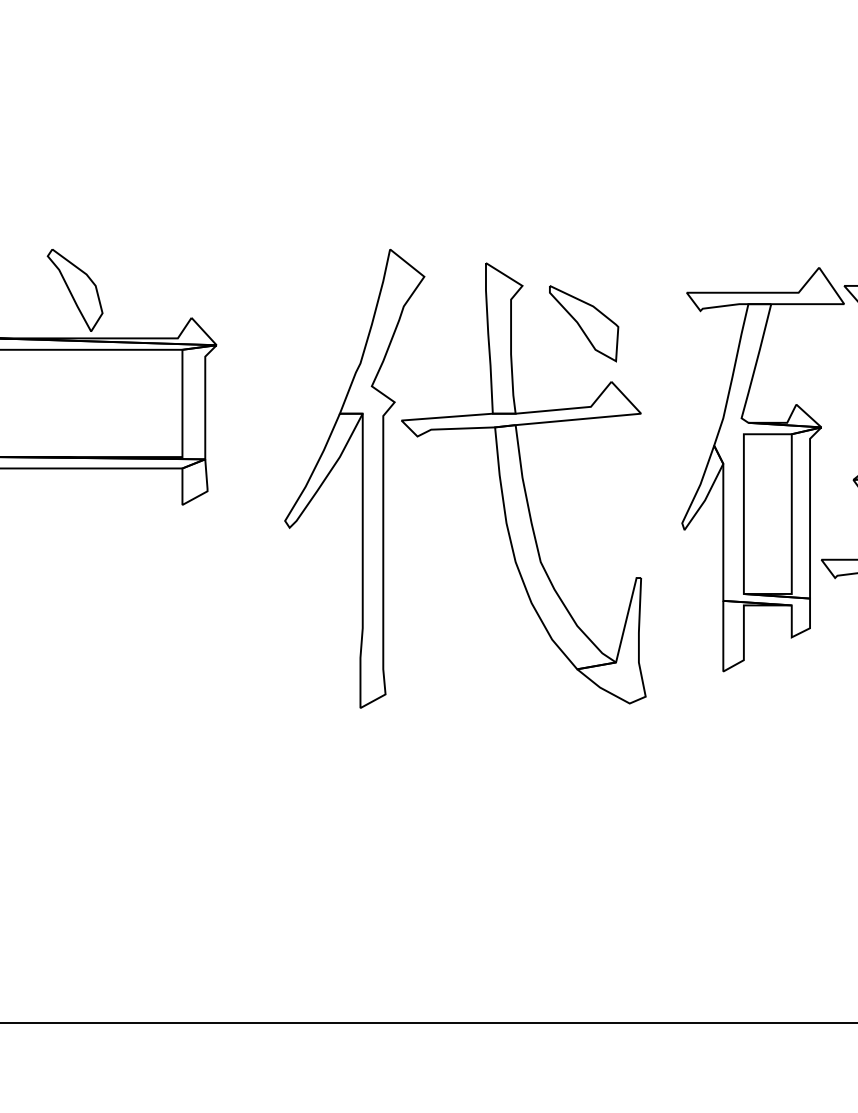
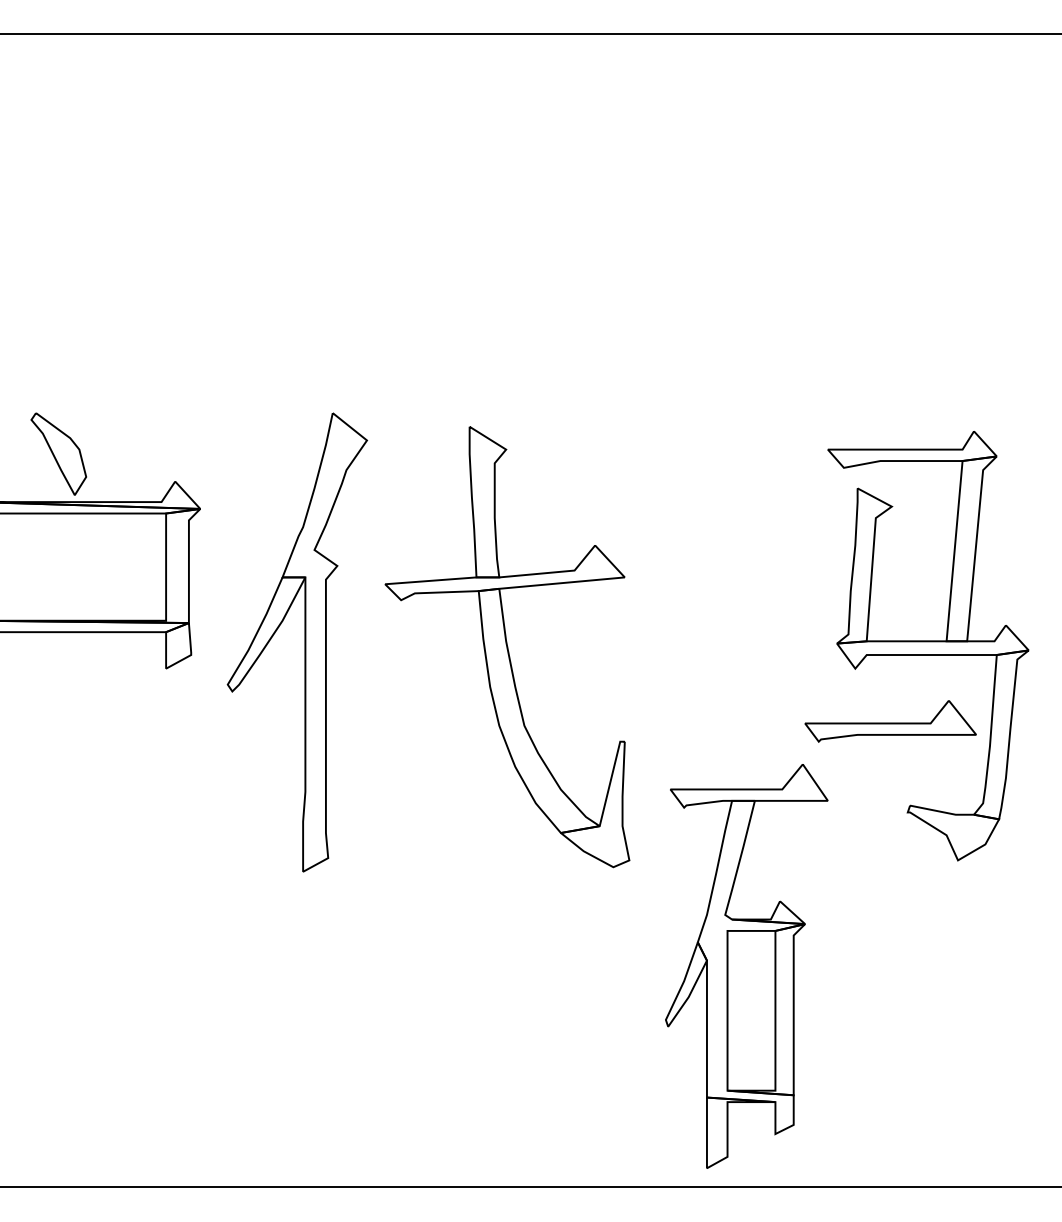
part: (583, 323) -> (567, 487), removed
part: (762, 469) -> (746, 966), moved
part: (361, 478) -> (304, 642), moved

